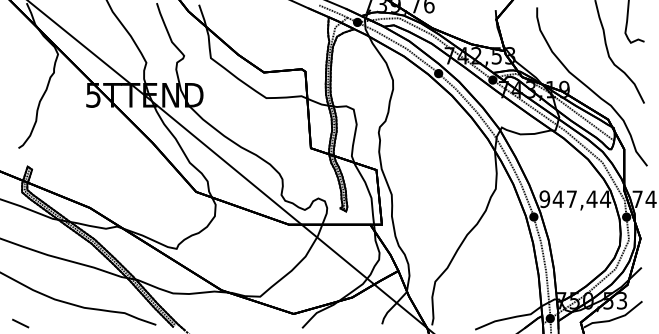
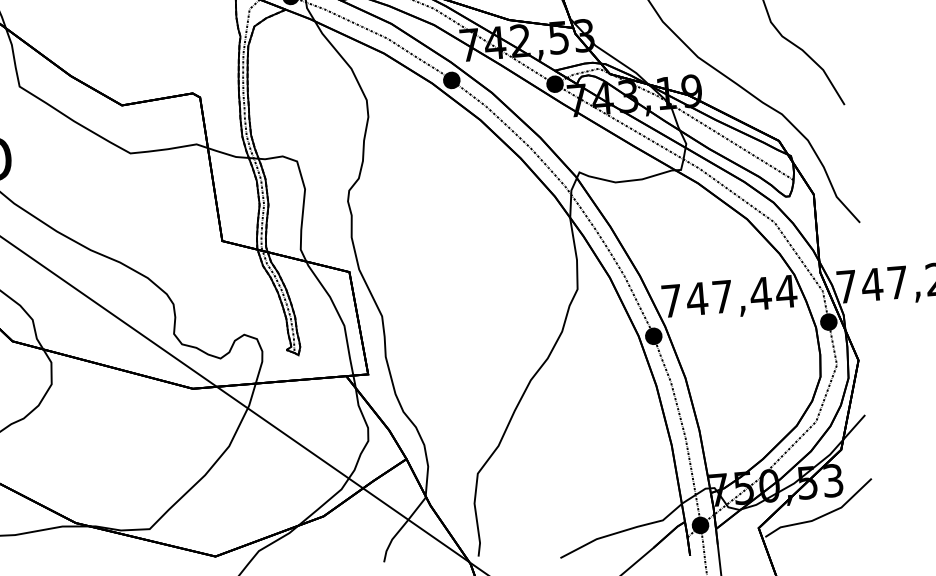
text: (544, 199) -> (671, 301), 947,44 -> 747,44

